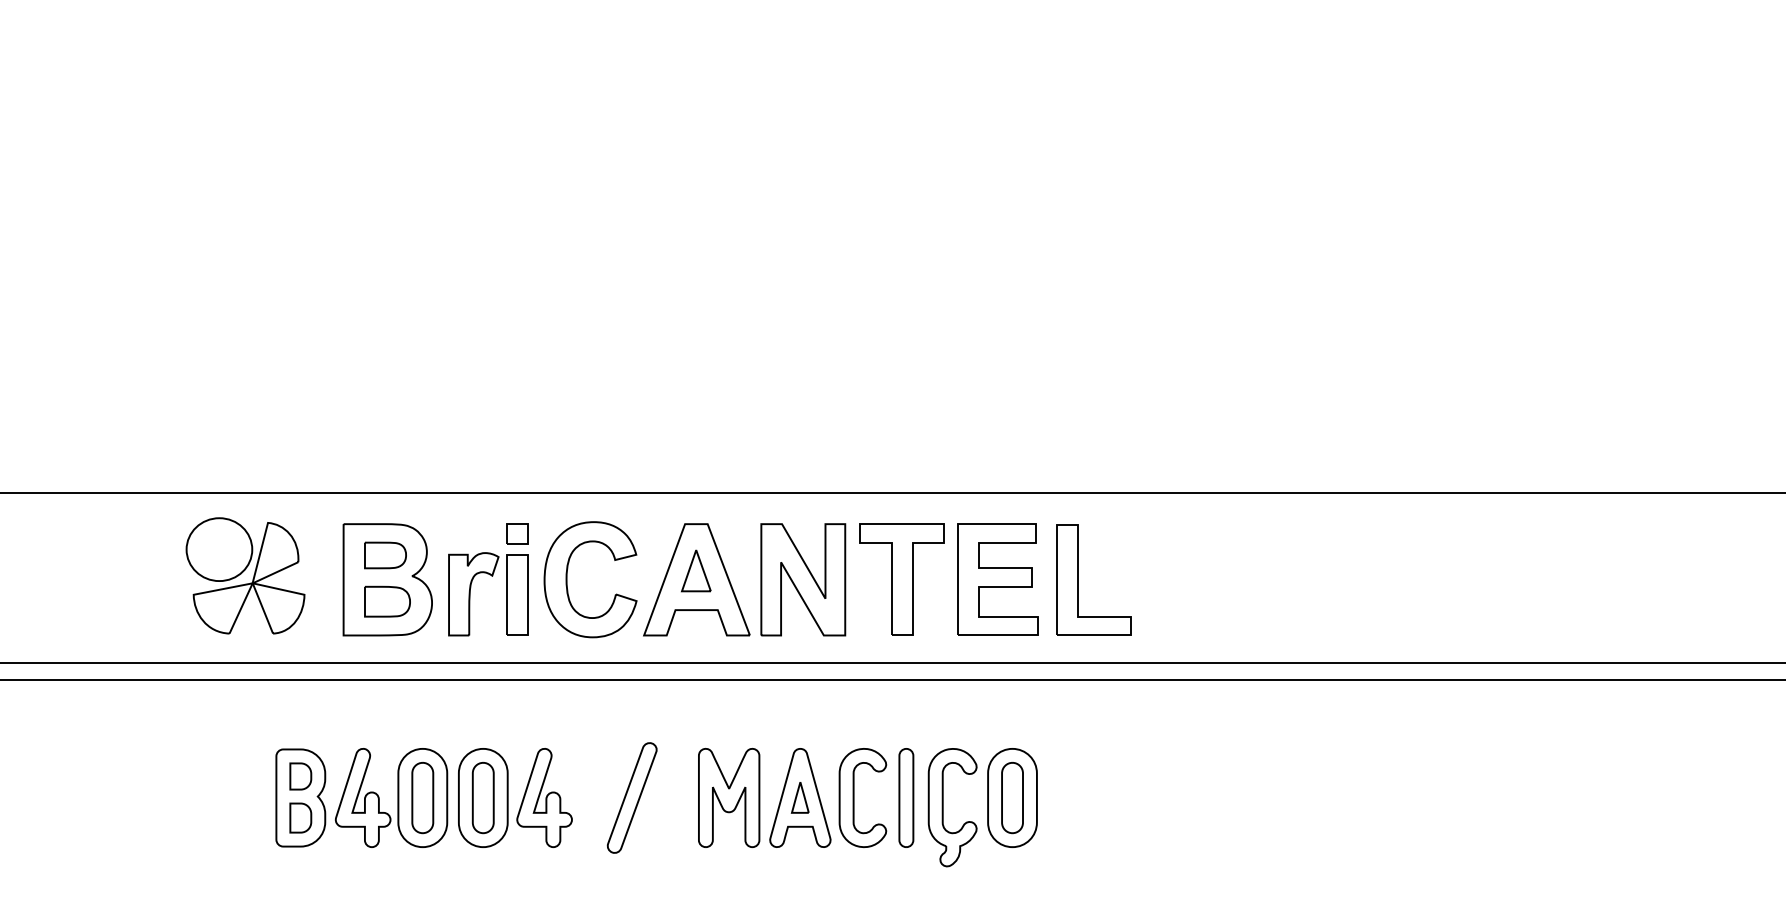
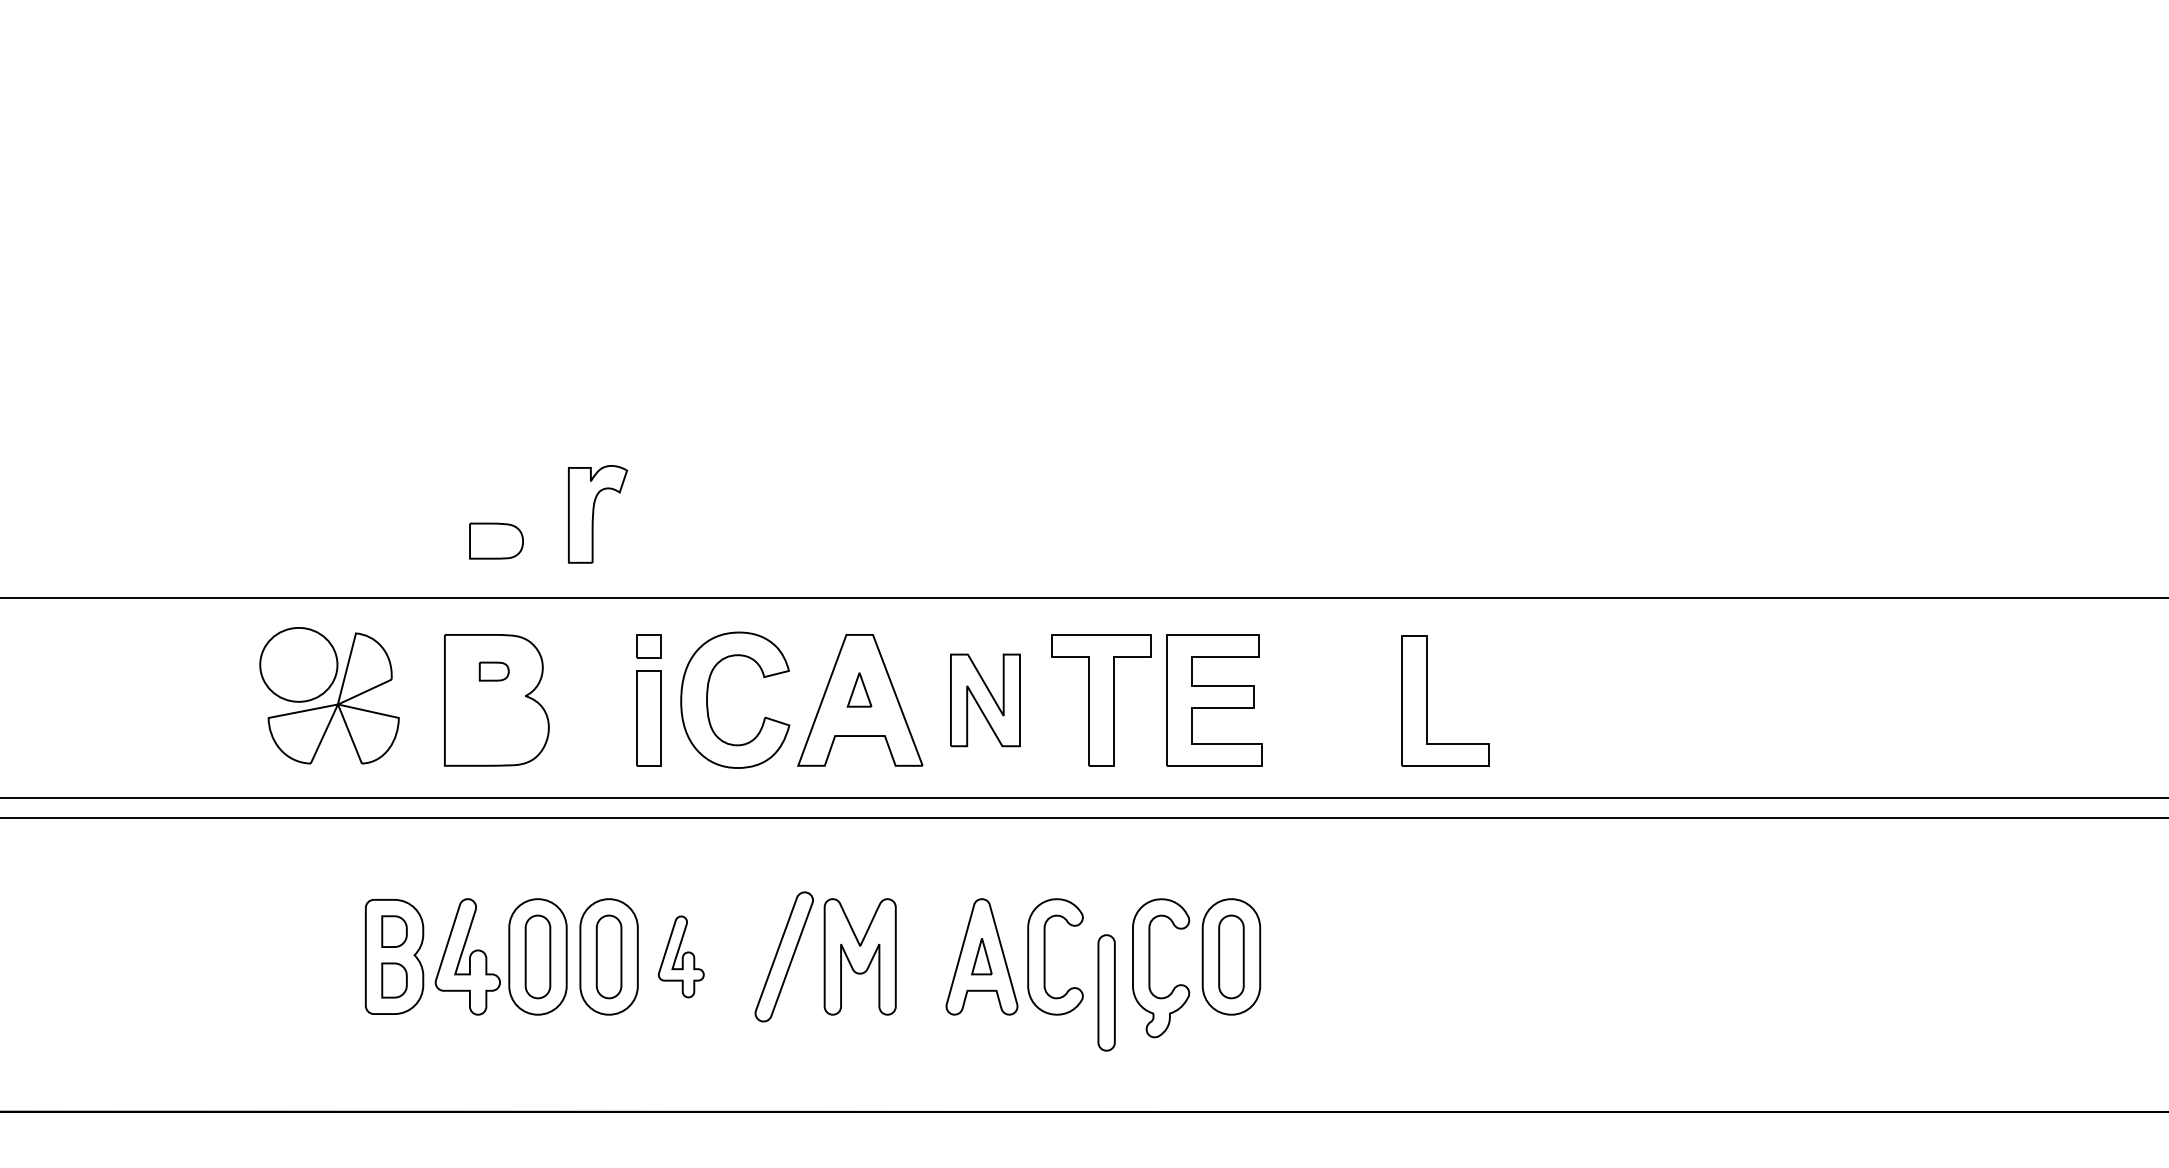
part: (385, 555) -> (494, 671), size x0.6
part: (696, 570) -> (859, 689), size x0.7
part: (803, 579) -> (985, 700), size x0.7
part: (1078, 579) -> (1427, 700), moved
part: (474, 594) -> (598, 514), moved
part: (387, 601) -> (496, 540), moved
part: (544, 797) -> (681, 956), size x0.7
part: (728, 797) -> (859, 956), moved
part: (906, 797) -> (1106, 992), moved

